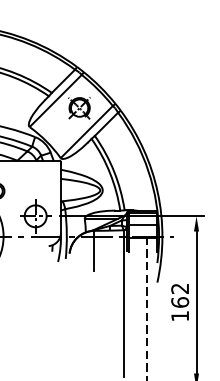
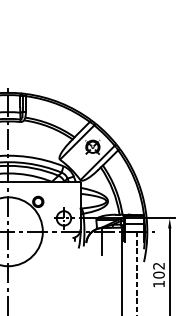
text: (179, 301) -> (158, 274), 162 -> 102

